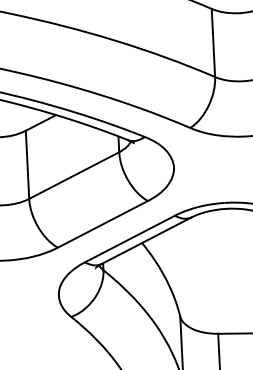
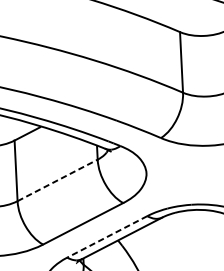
line: (74, 175) -> (57, 180), solid -> dashed
line: (129, 239) -> (106, 237), solid -> dashed

